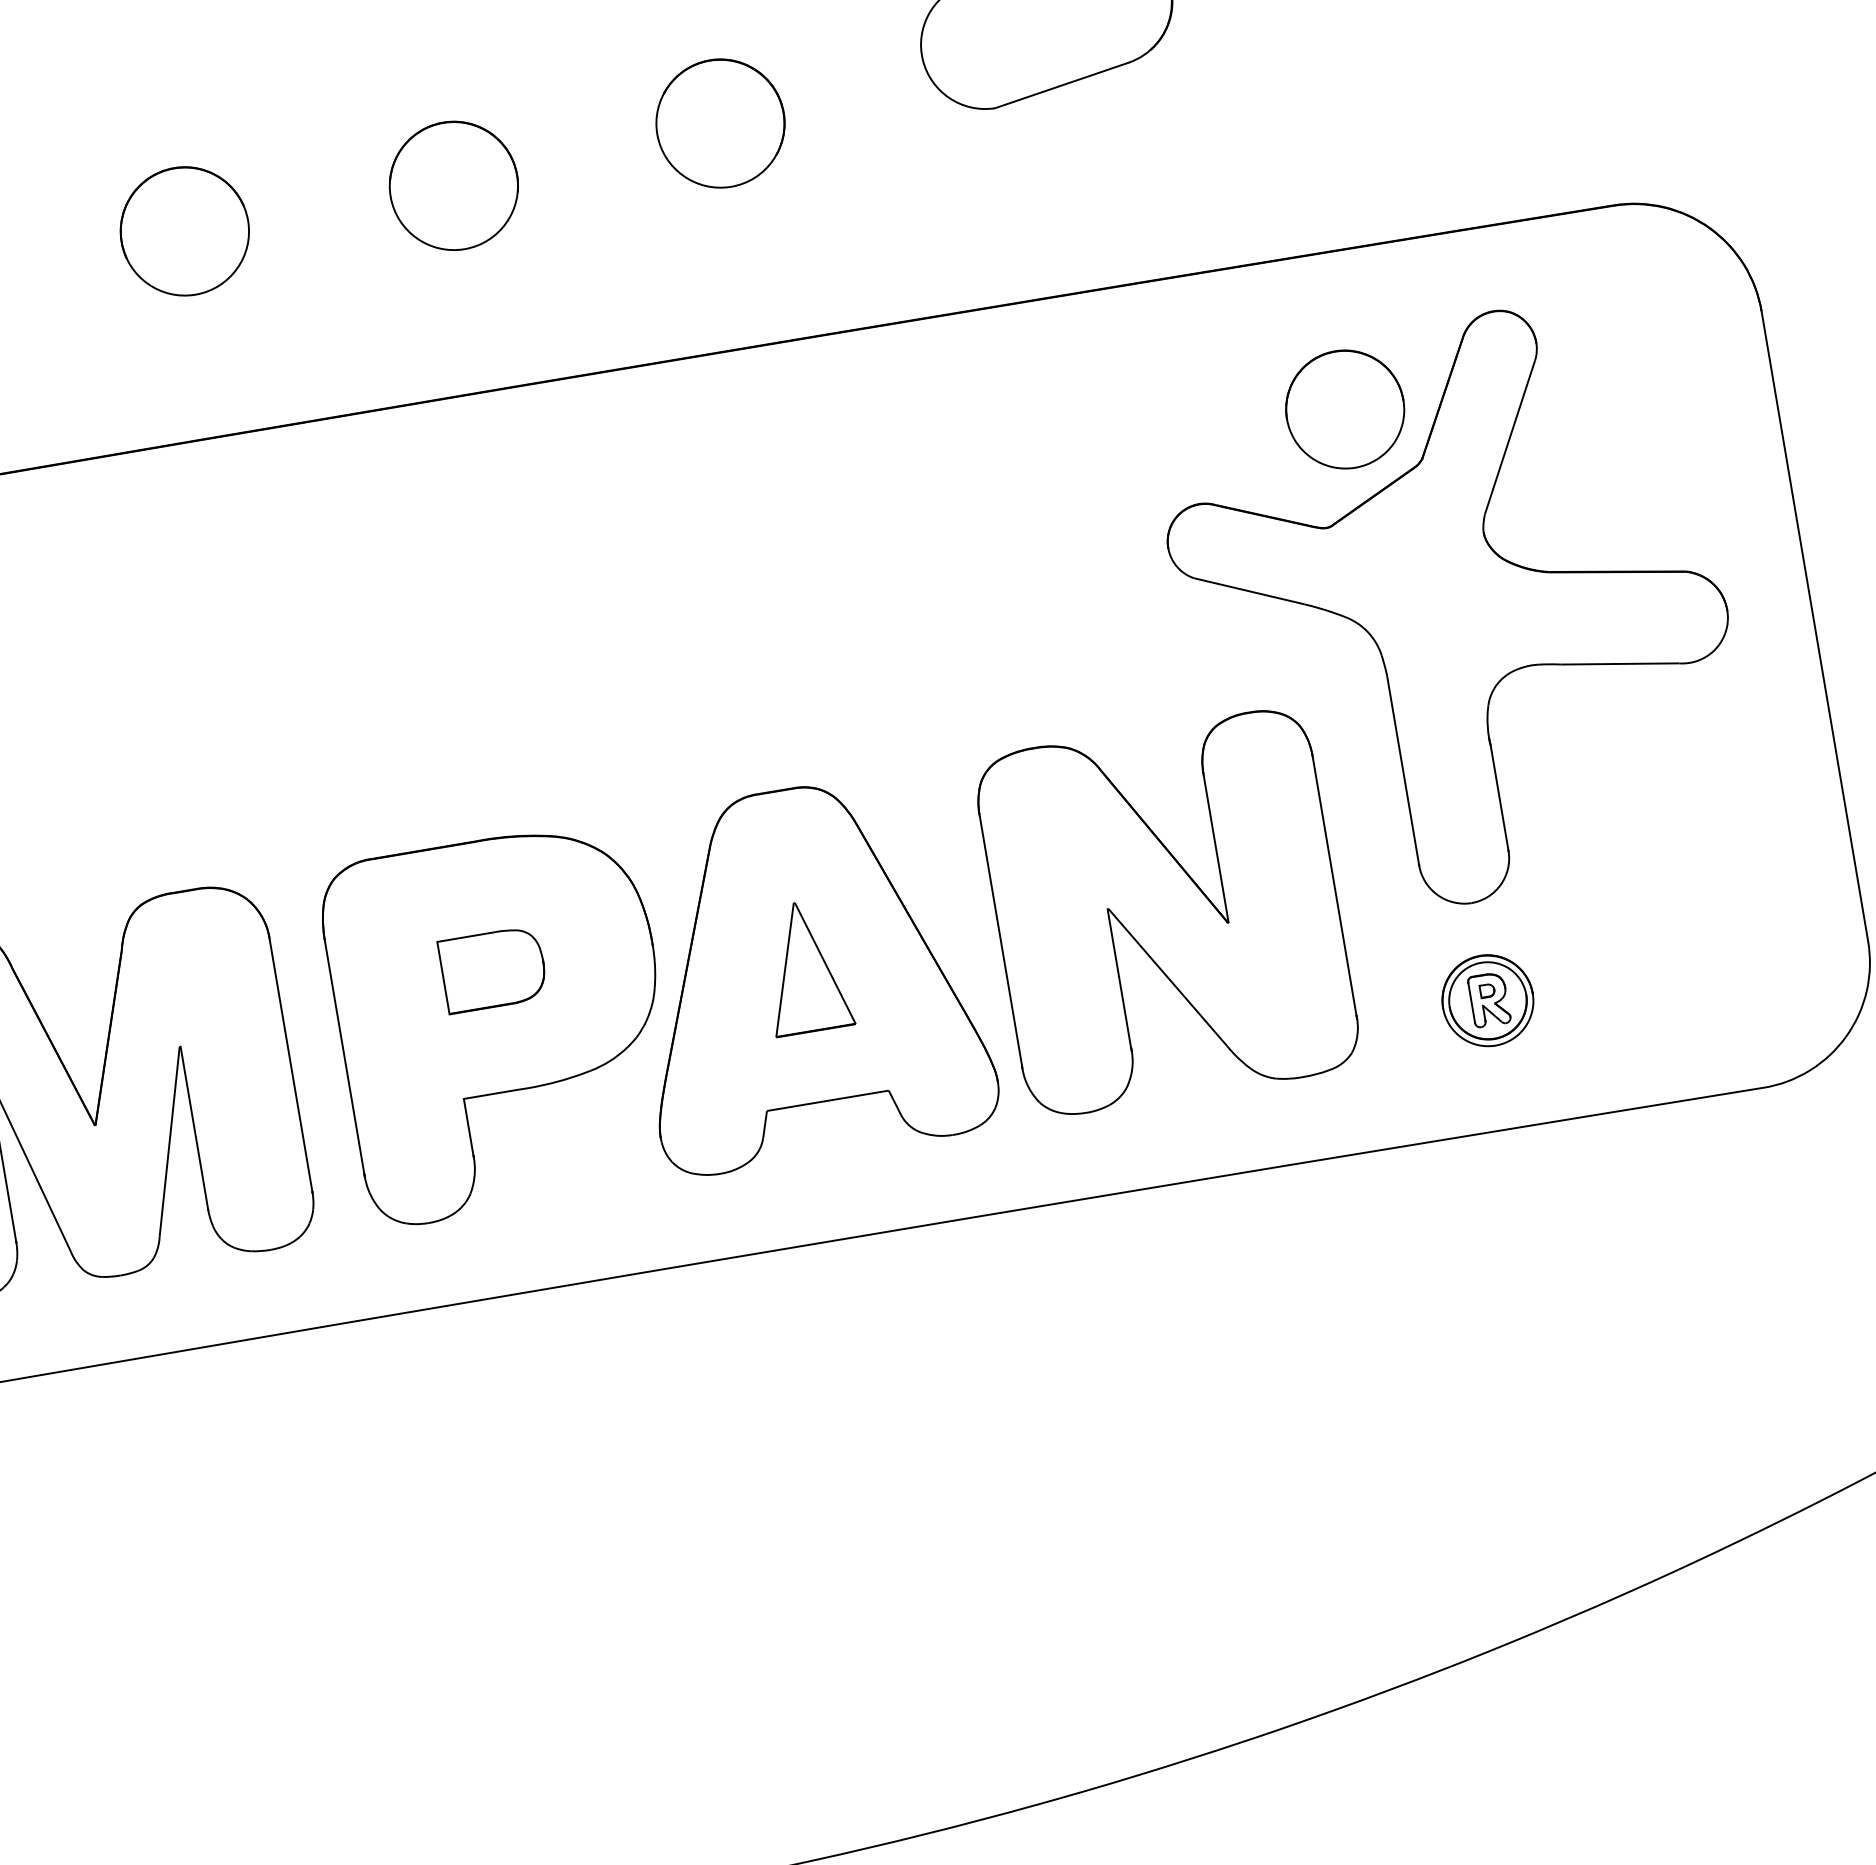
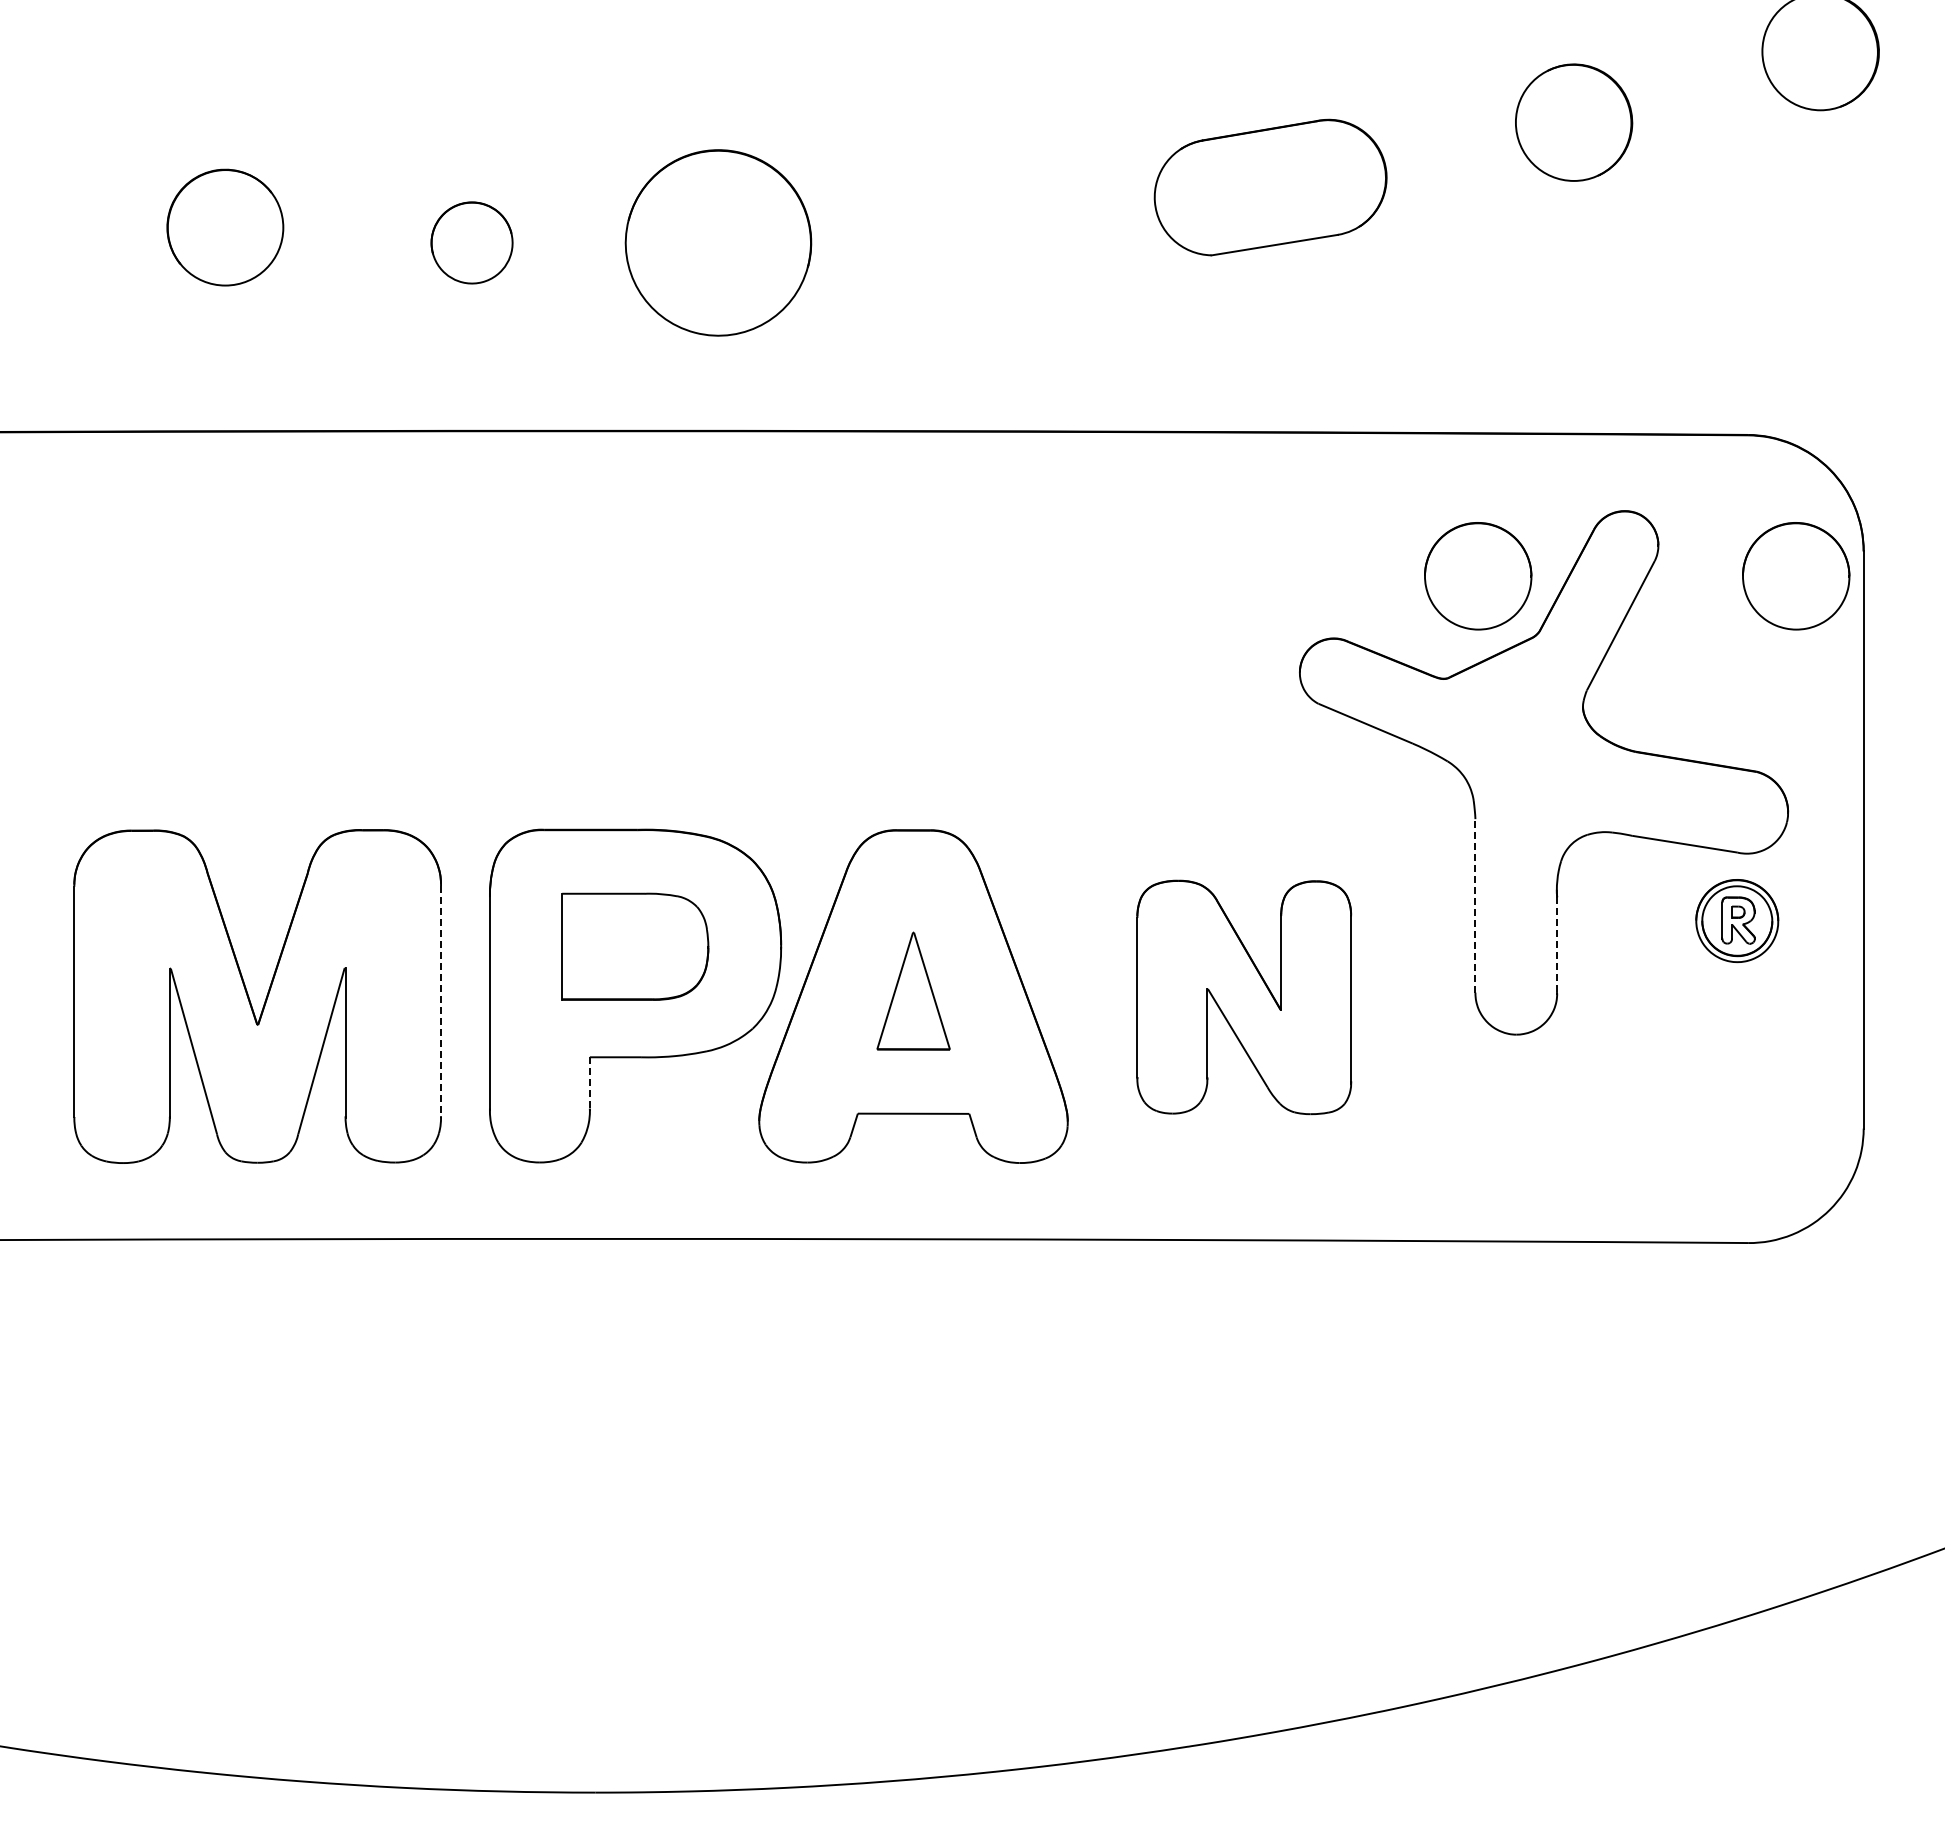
part: (719, 123) -> (964, 227), removed
part: (453, 185) -> (718, 242), size x1.6
part: (184, 230) -> (471, 242), size x0.7
part: (1692, 350) -> (1796, 576), added
line: (1403, 770) -> (1475, 906), solid -> dashed
line: (1499, 798) -> (1557, 945), solid -> dashed
part: (1166, 912) -> (1243, 997), size x0.7
part: (493, 969) -> (635, 946), size x1.6
part: (1488, 1001) -> (1737, 921), moved
line: (291, 1065) -> (441, 1001), solid -> dashed
line: (468, 1127) -> (589, 1083), solid -> dashed

